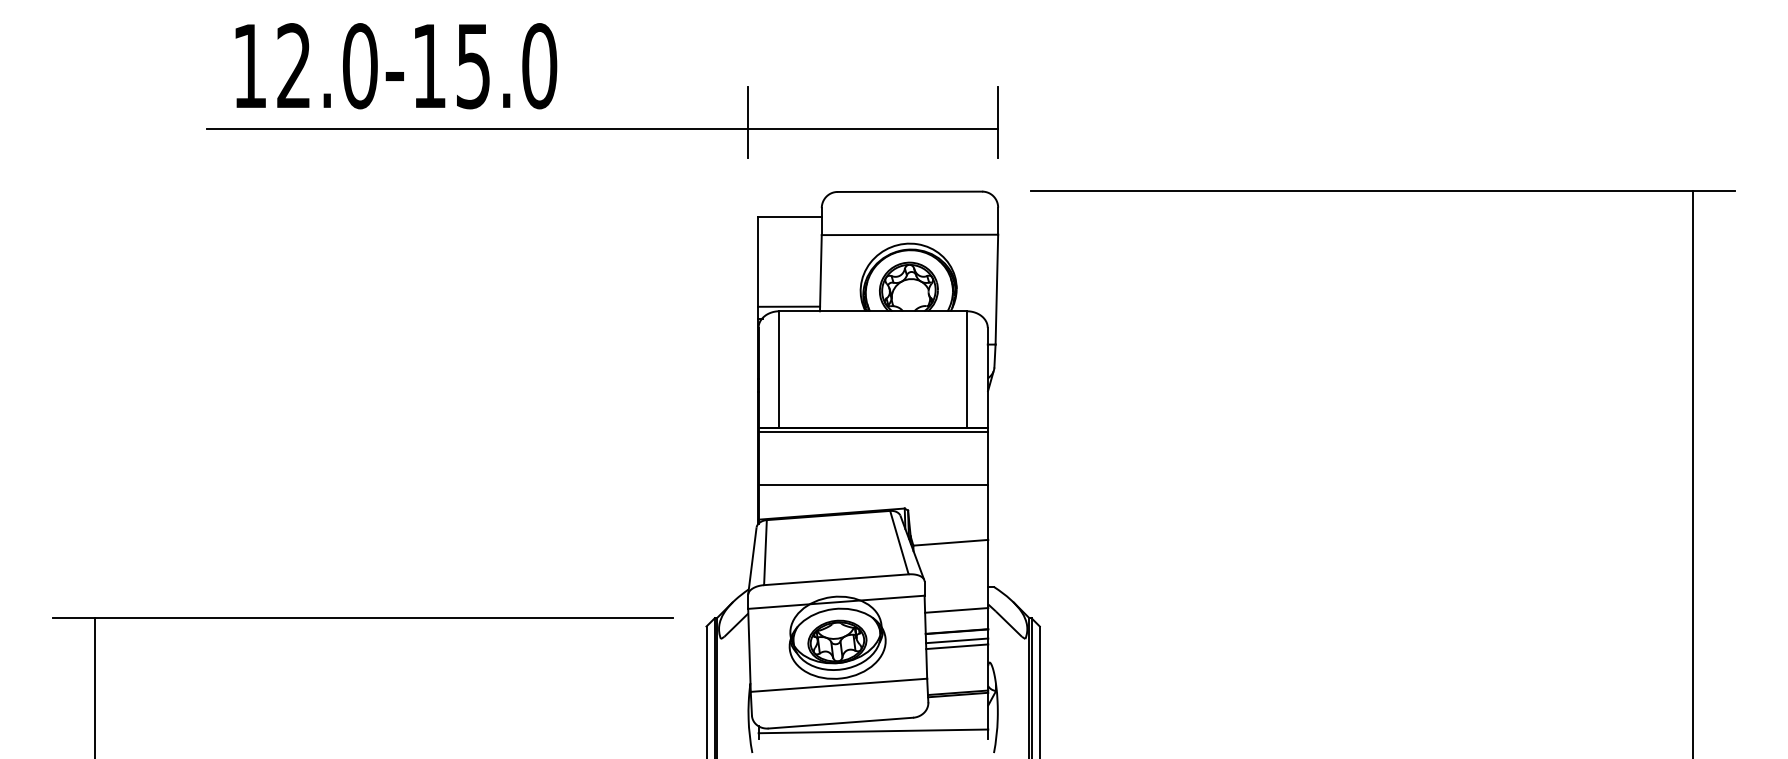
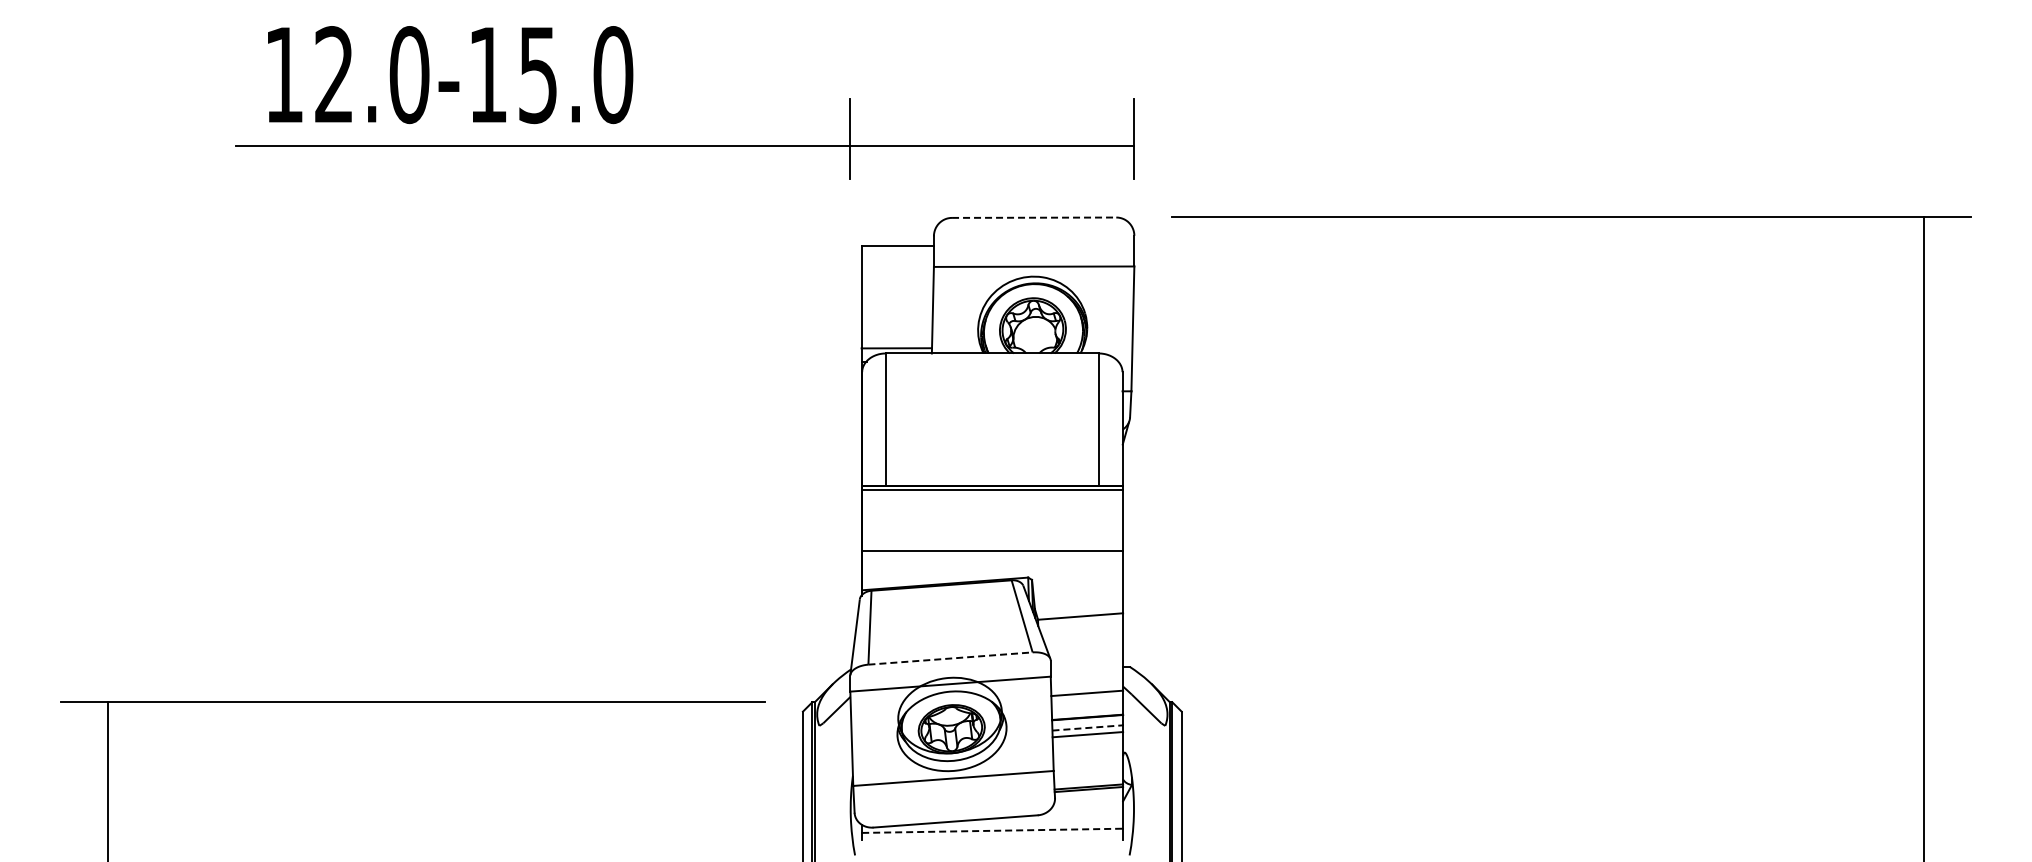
line: (910, 191) -> (1034, 217), solid -> dashed
line: (837, 579) -> (951, 658), solid -> dashed
line: (957, 640) -> (1088, 727), solid -> dashed
line: (874, 731) -> (993, 830), solid -> dashed

